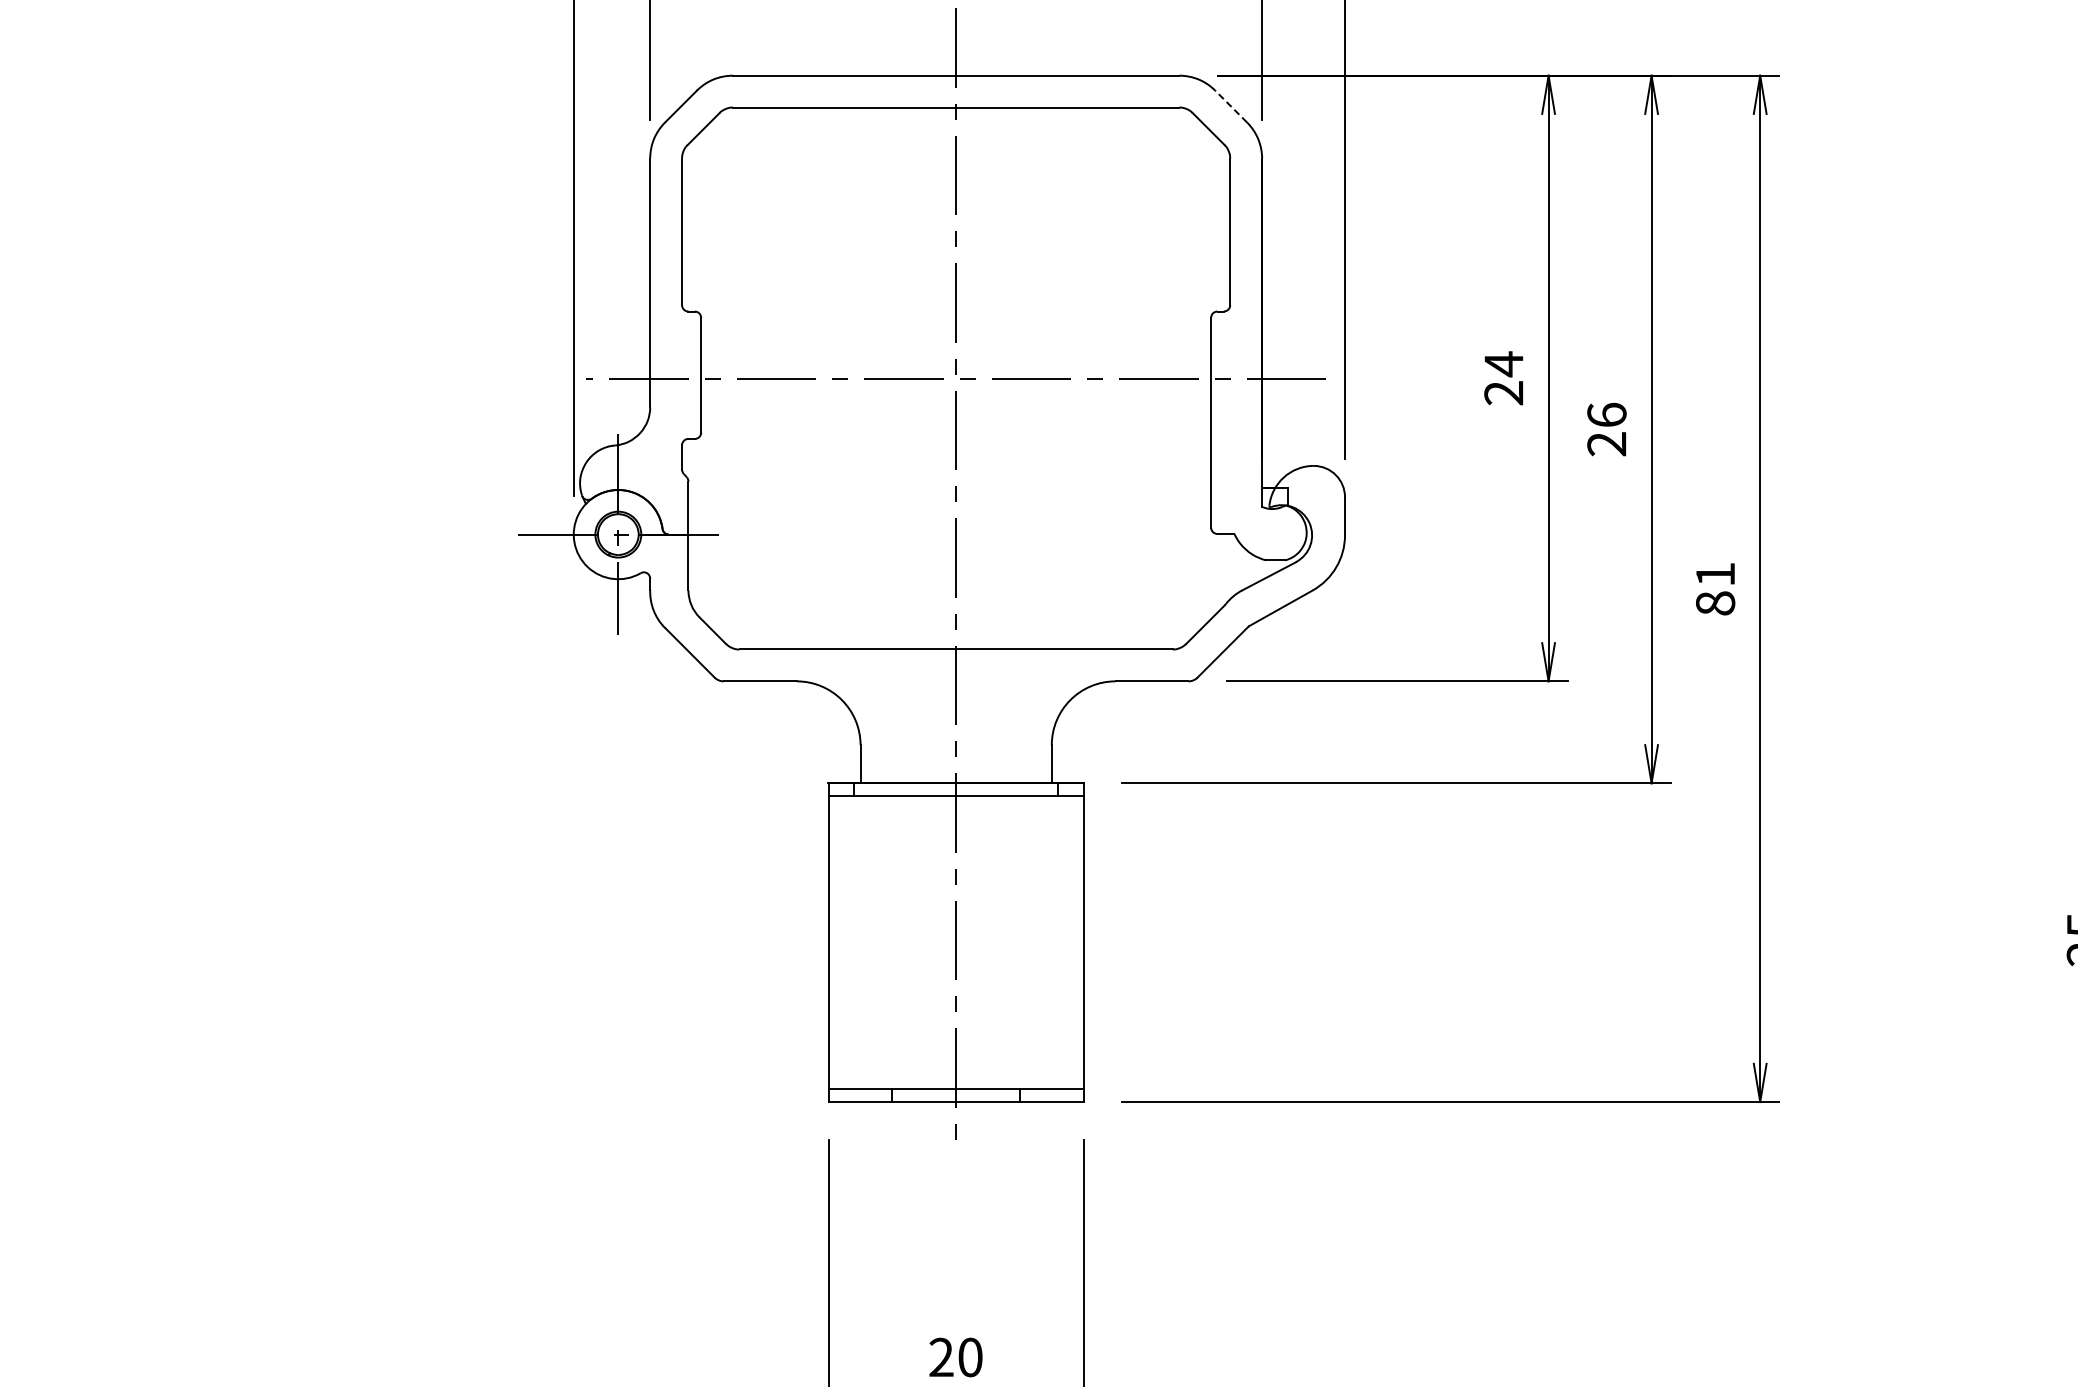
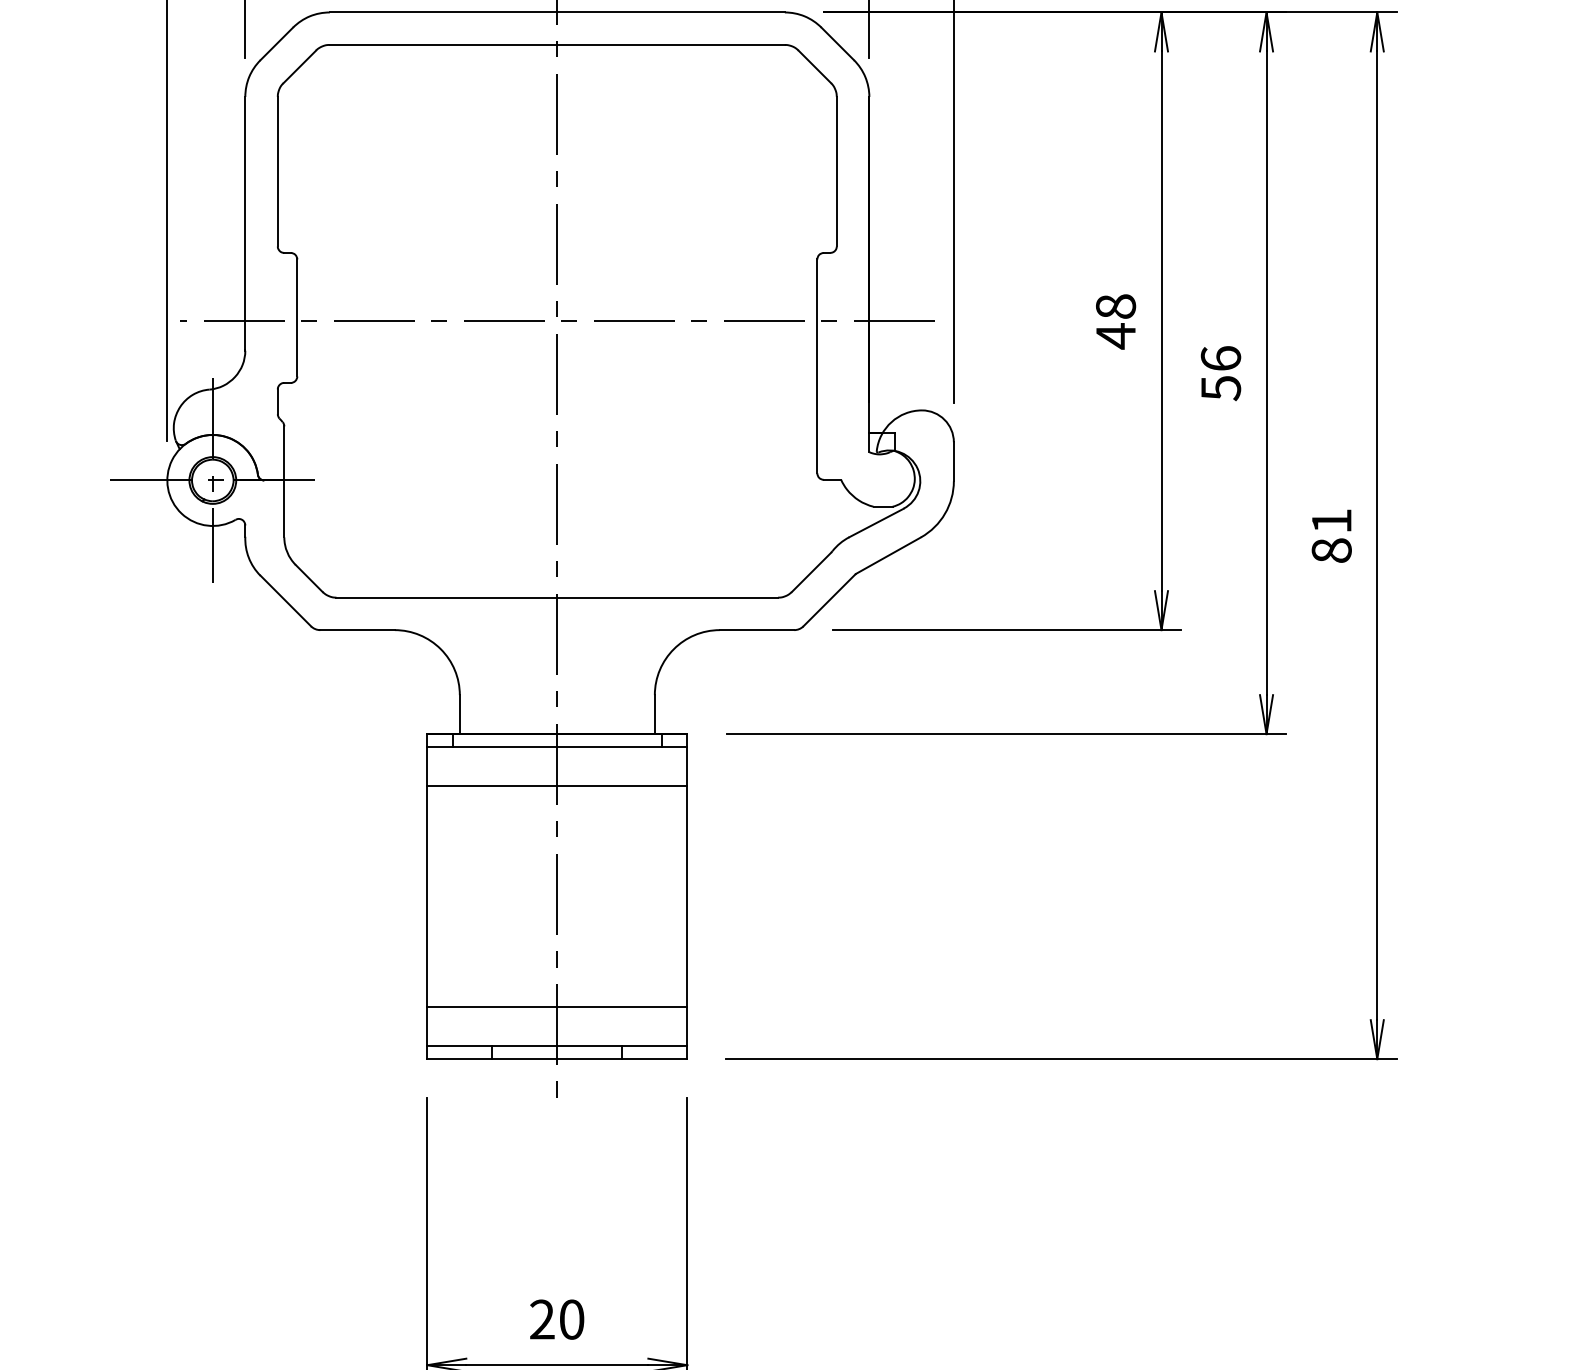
line: (1231, 106) -> (838, 43), dashed -> solid
text: (1503, 378) -> (1115, 321), 24 -> 48
text: (1606, 444) -> (1220, 388), 26 -> 56
line: (955, 834) -> (556, 786), added
line: (955, 1051) -> (556, 1007), added

